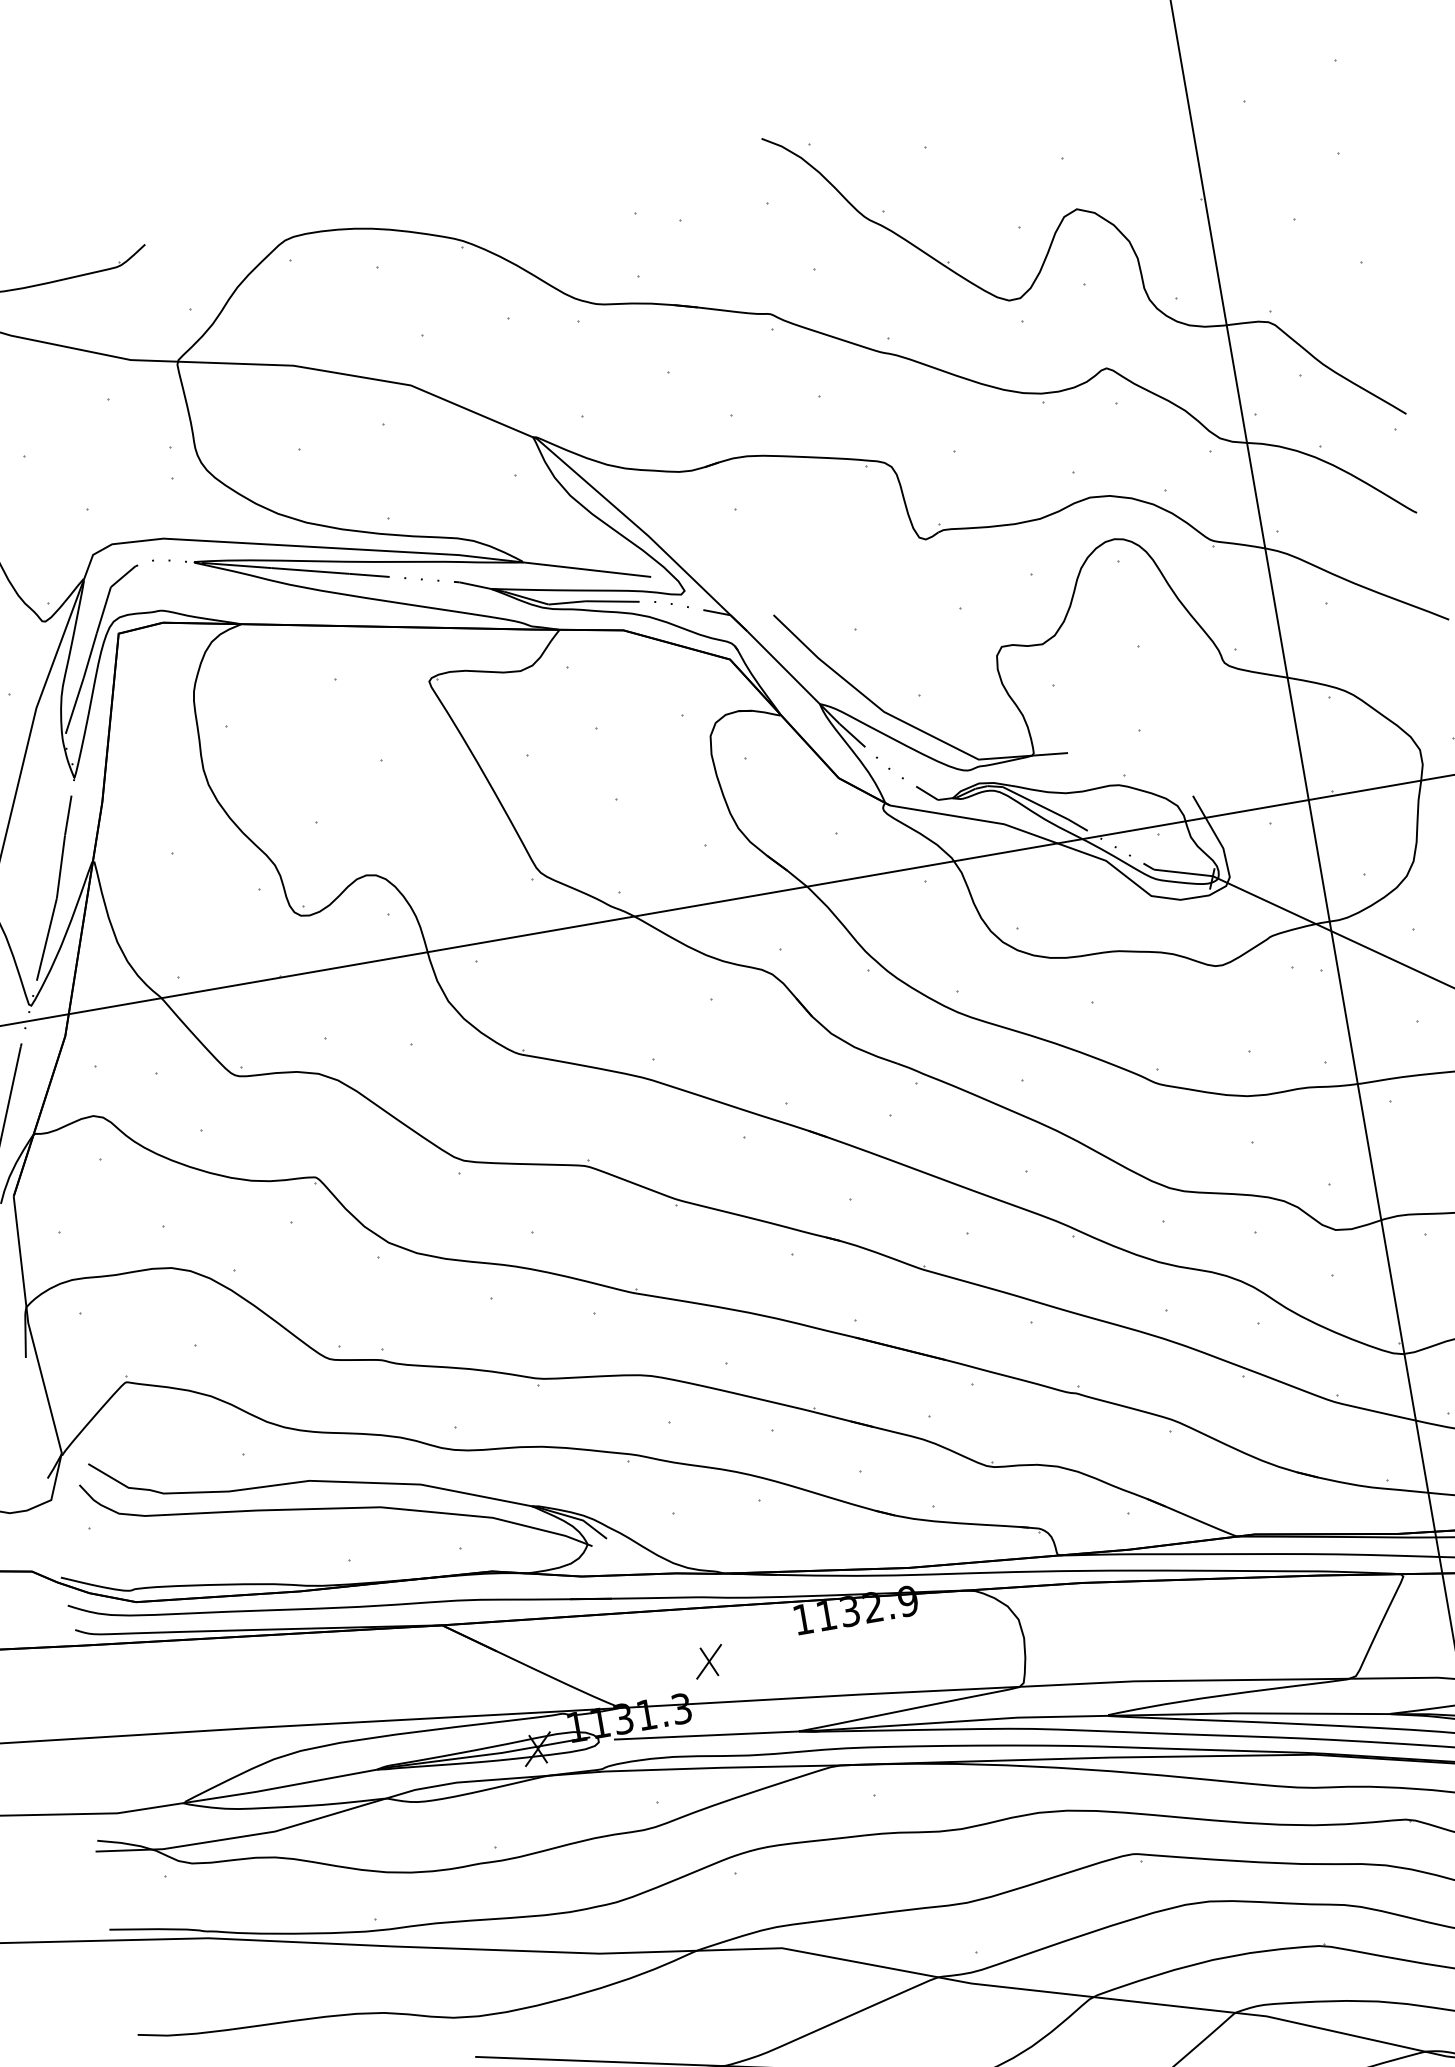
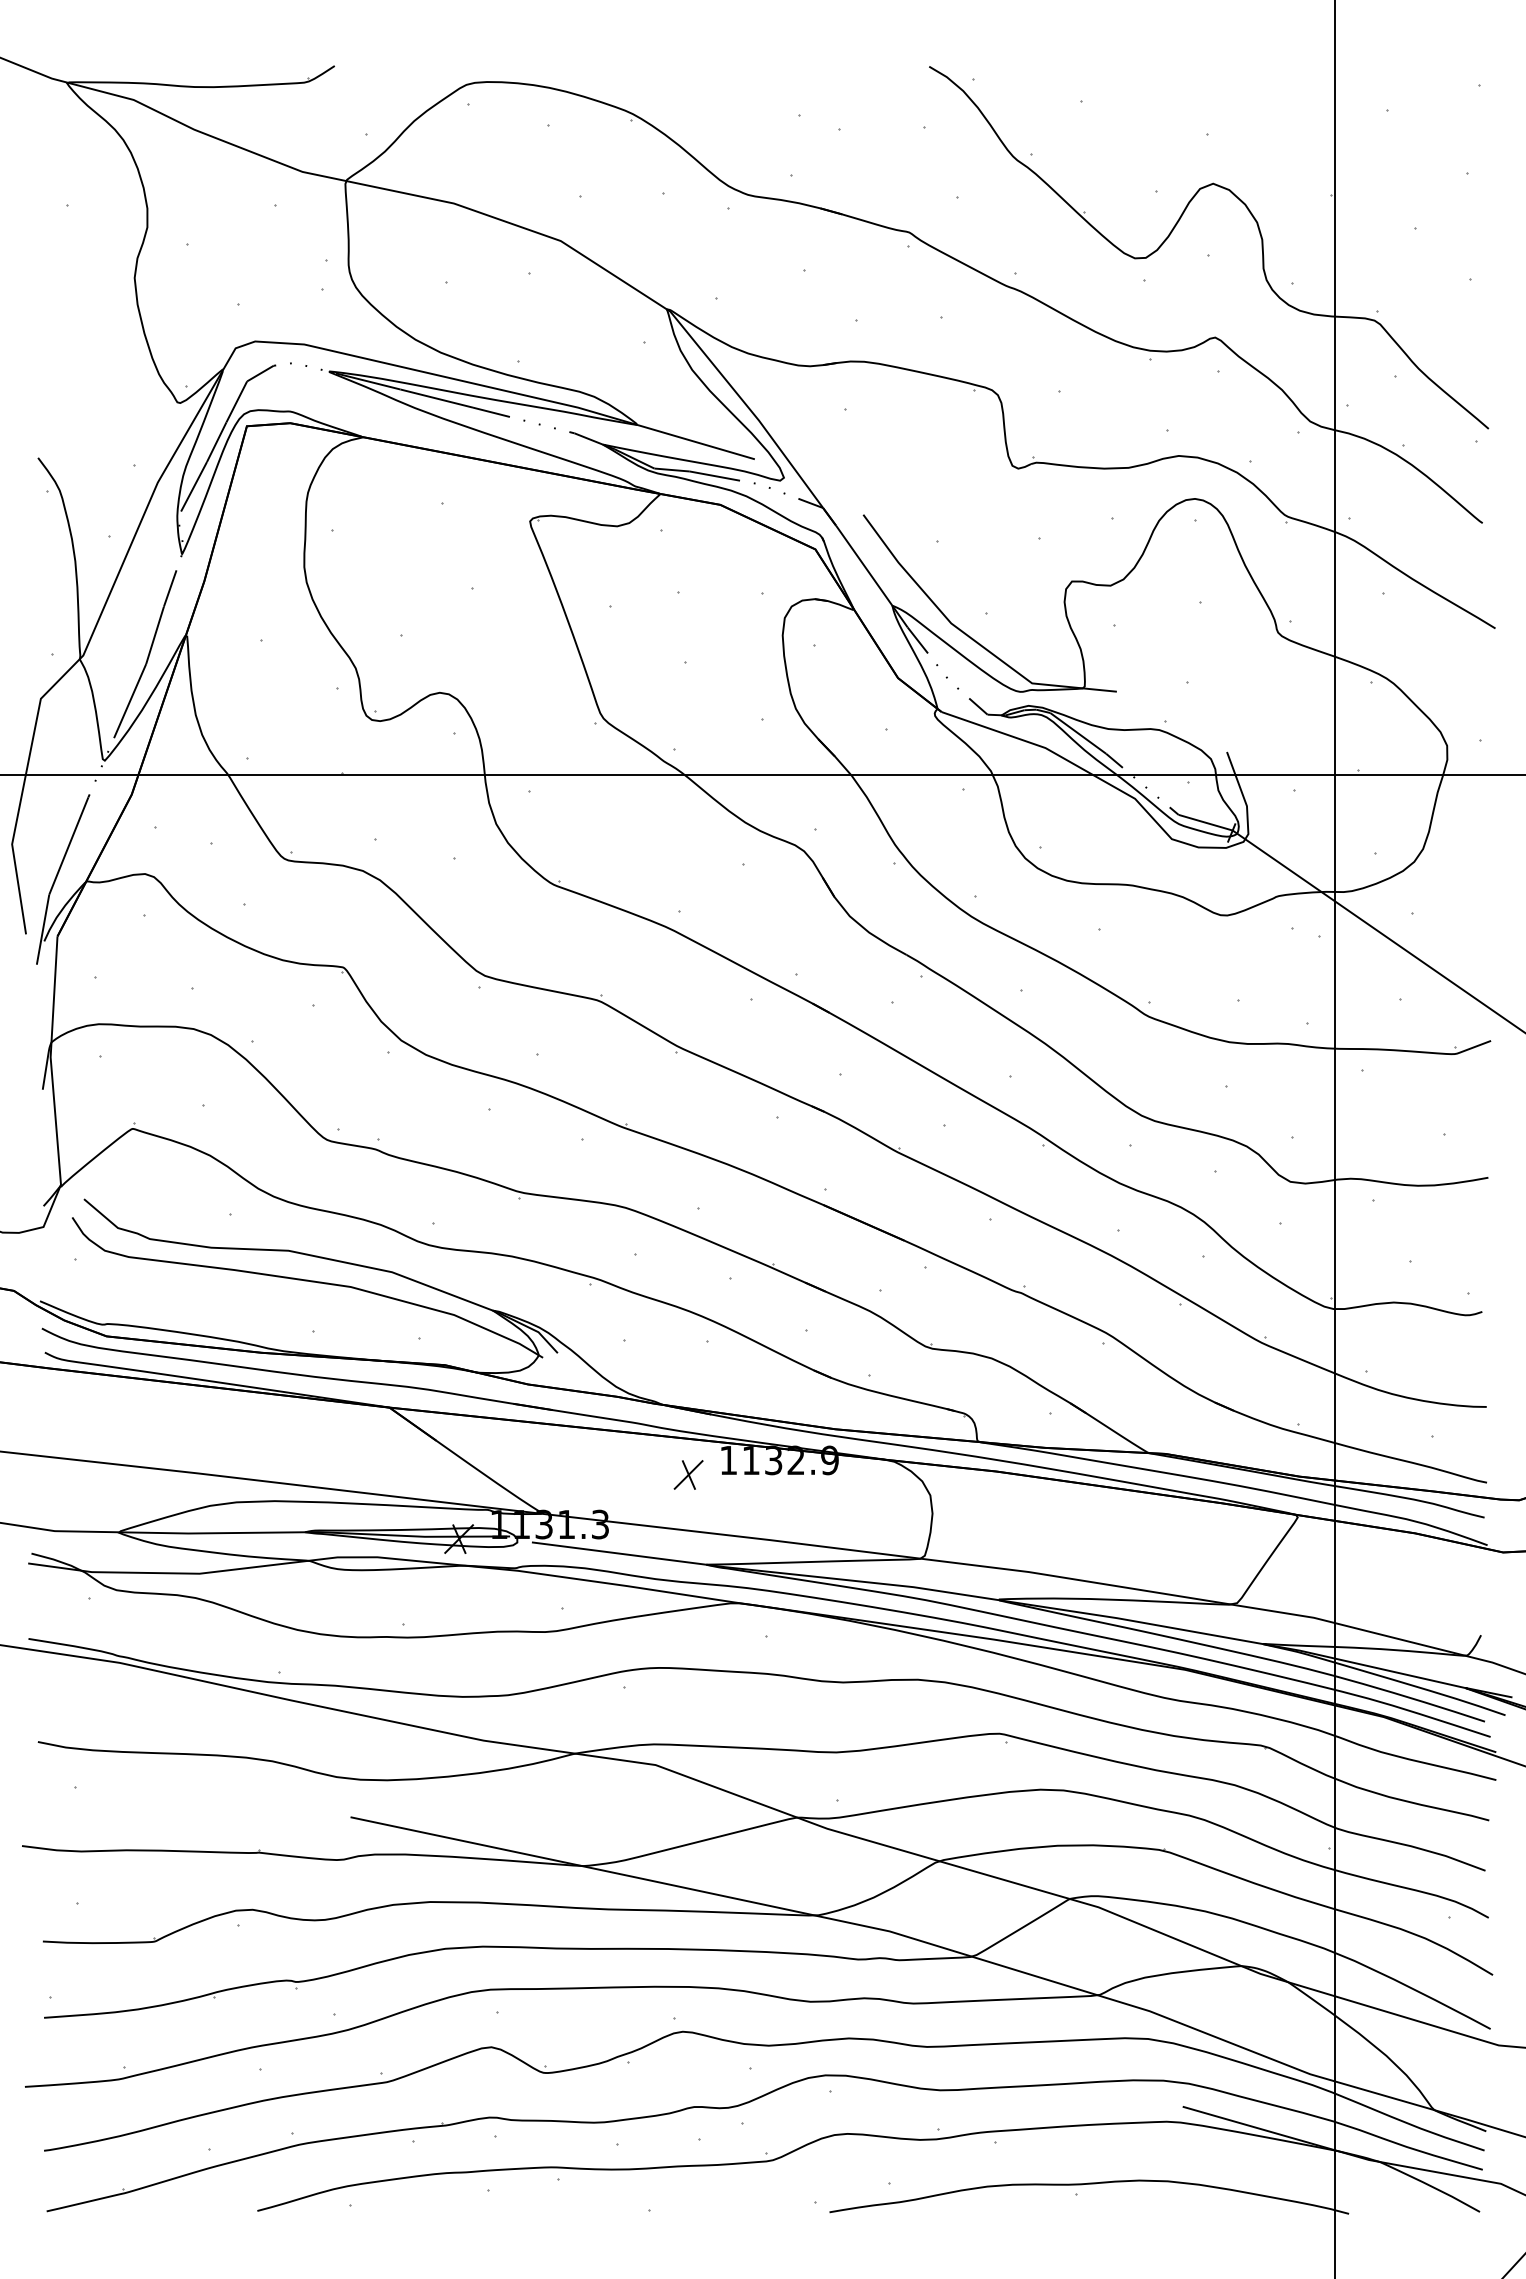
part: (708, 1661) -> (688, 1474), moved

